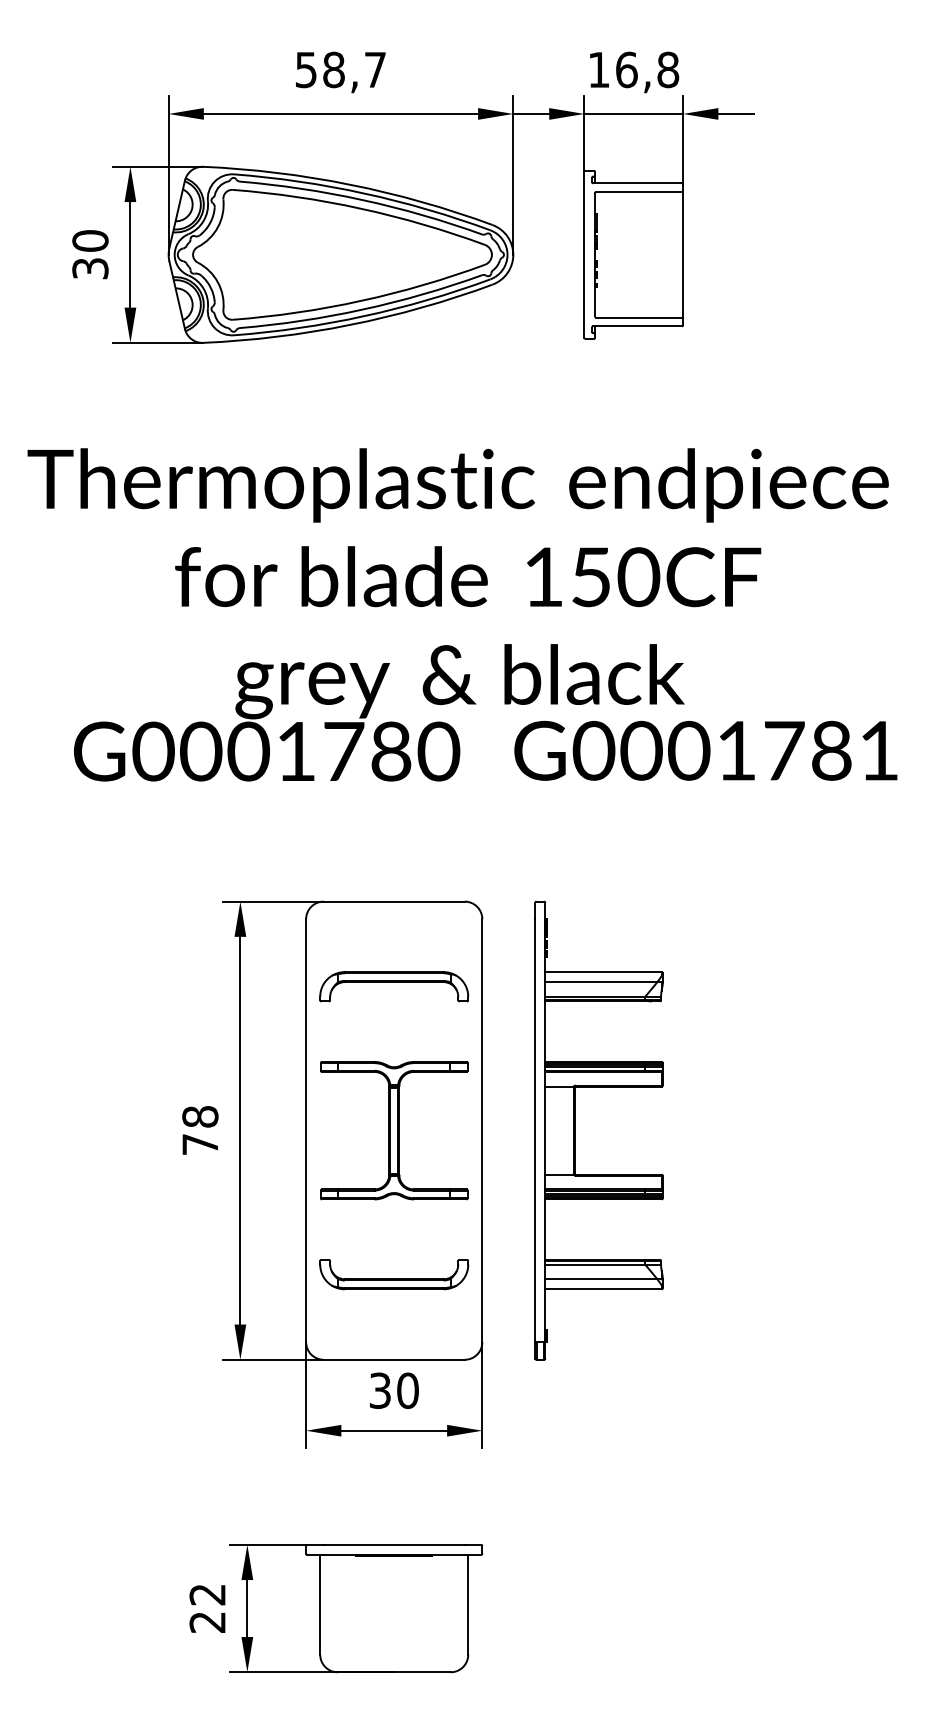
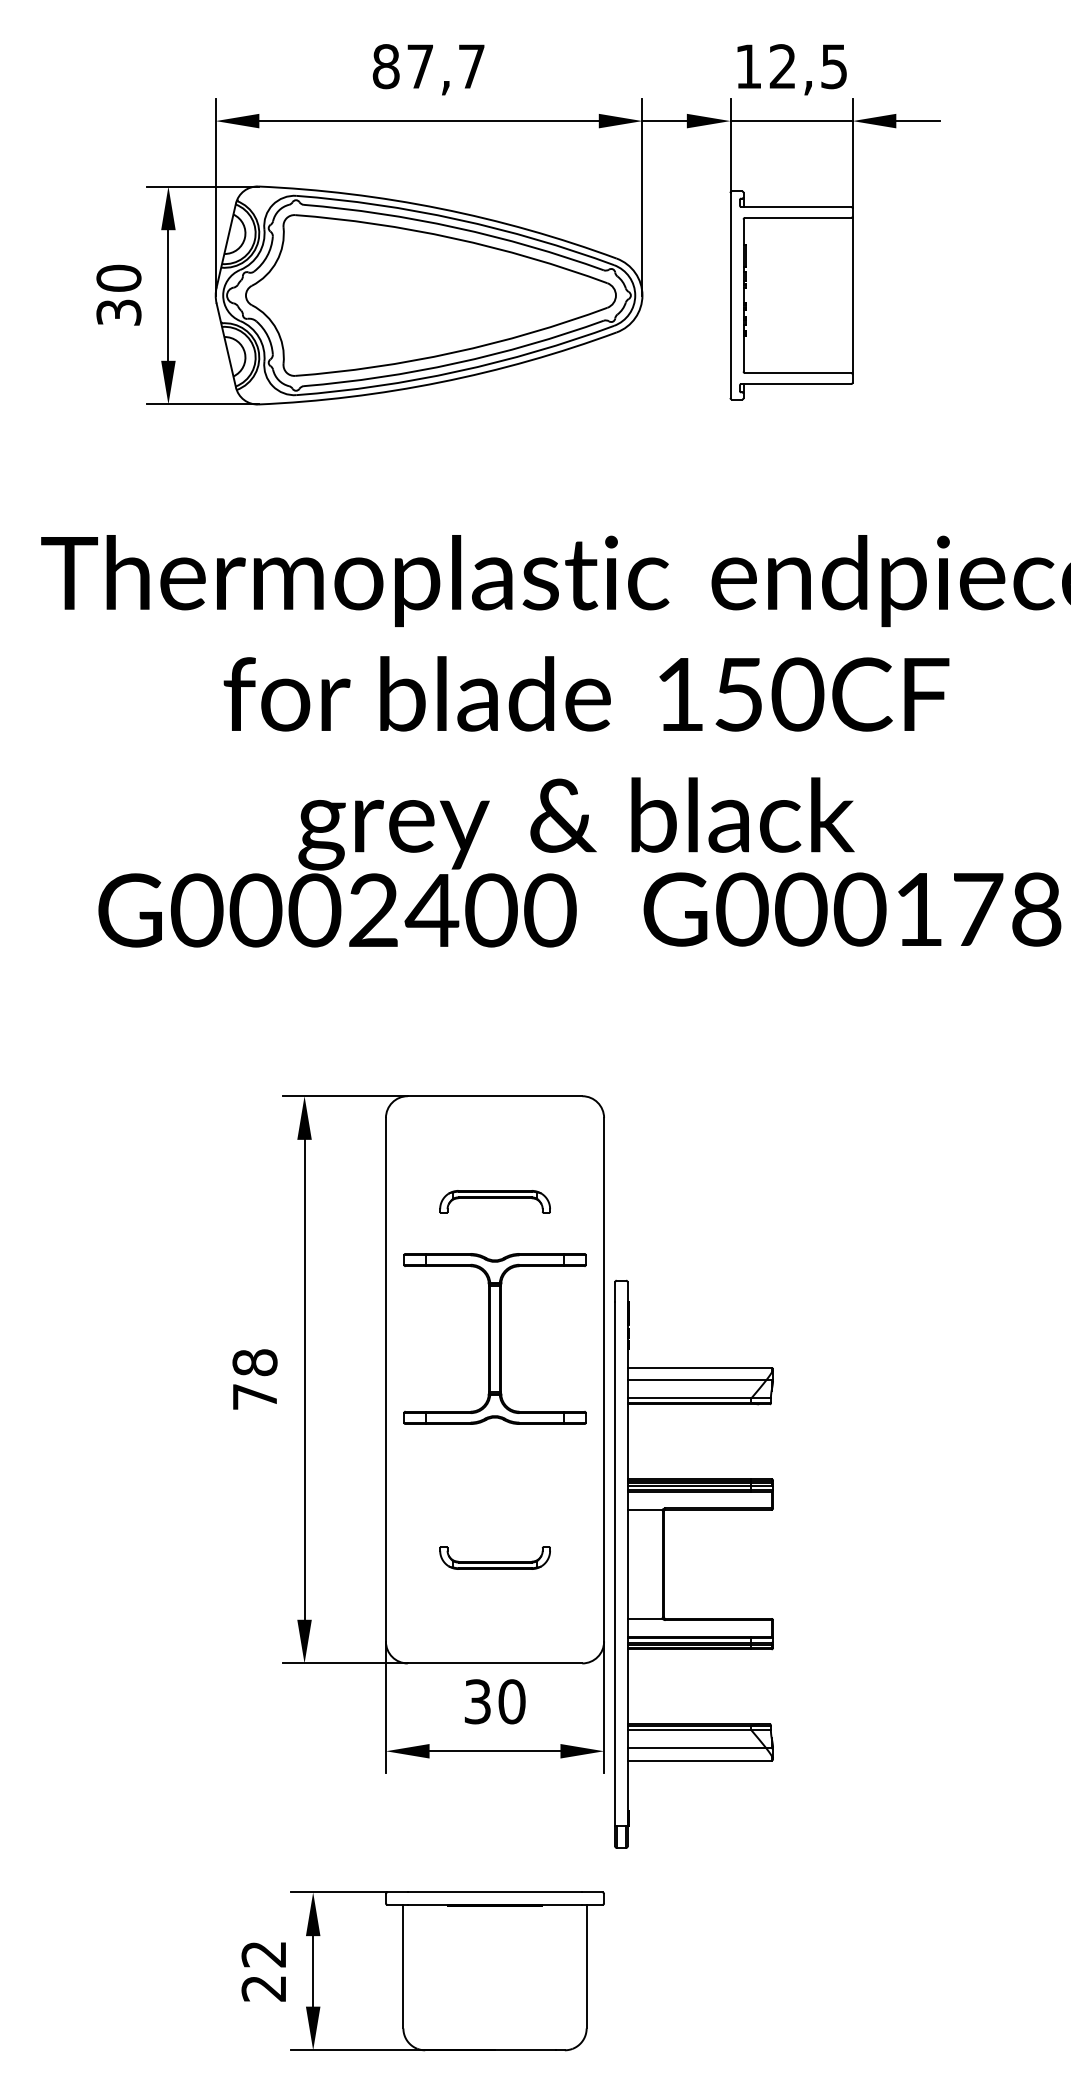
text: (319, 69) -> (402, 66), 58,7 -> 87,7
text: (647, 69) -> (808, 66), 16,8 -> 12,5
text: (344, 751) -> (433, 910), G0001780 -> G0002400
part: (394, 986) -> (495, 1201), size x0.6
part: (394, 1130) -> (495, 1338), moved
part: (575, 1130) -> (664, 1564), moved
part: (394, 1274) -> (495, 1557), size x0.6

